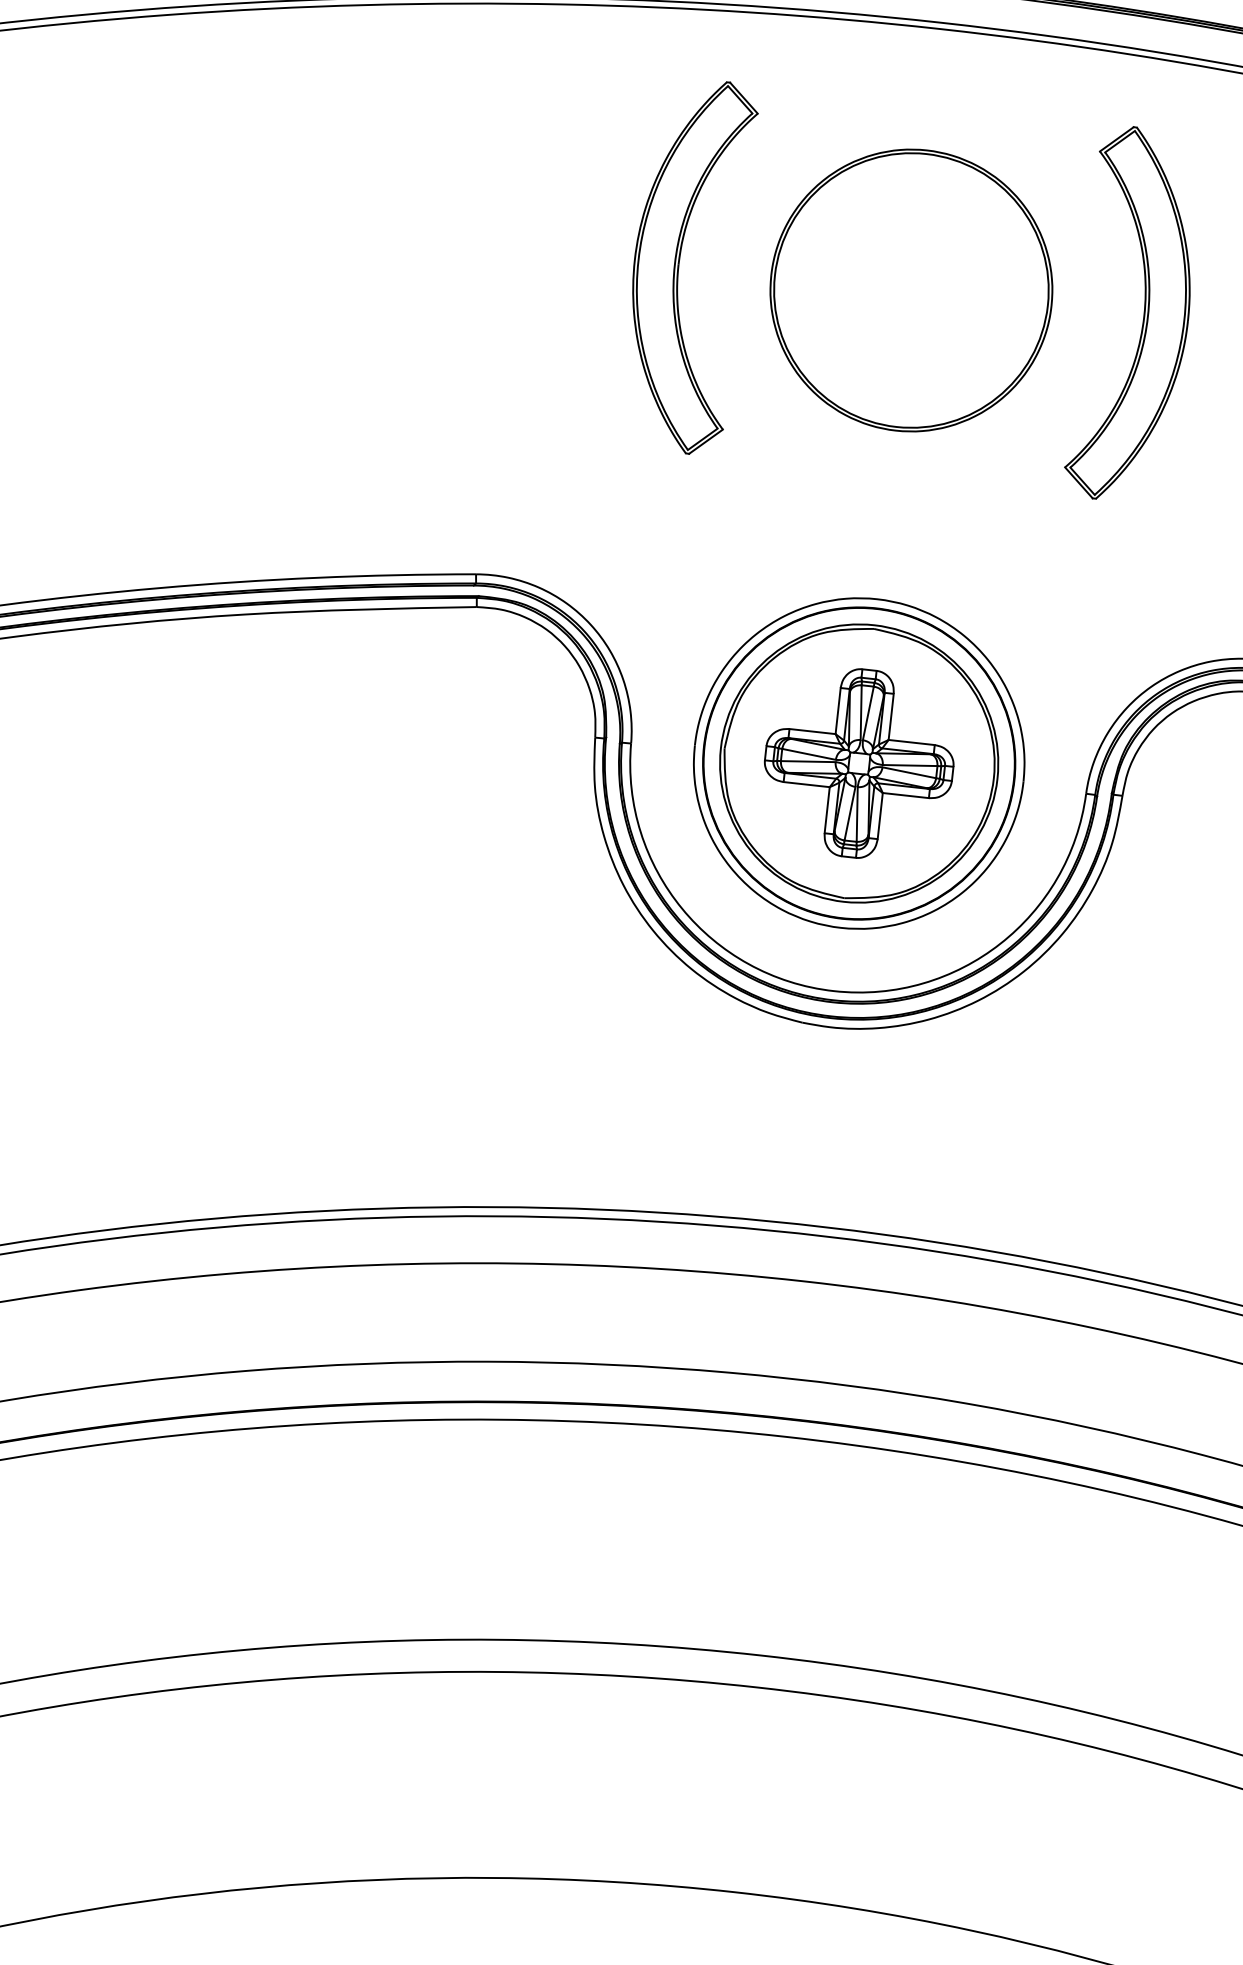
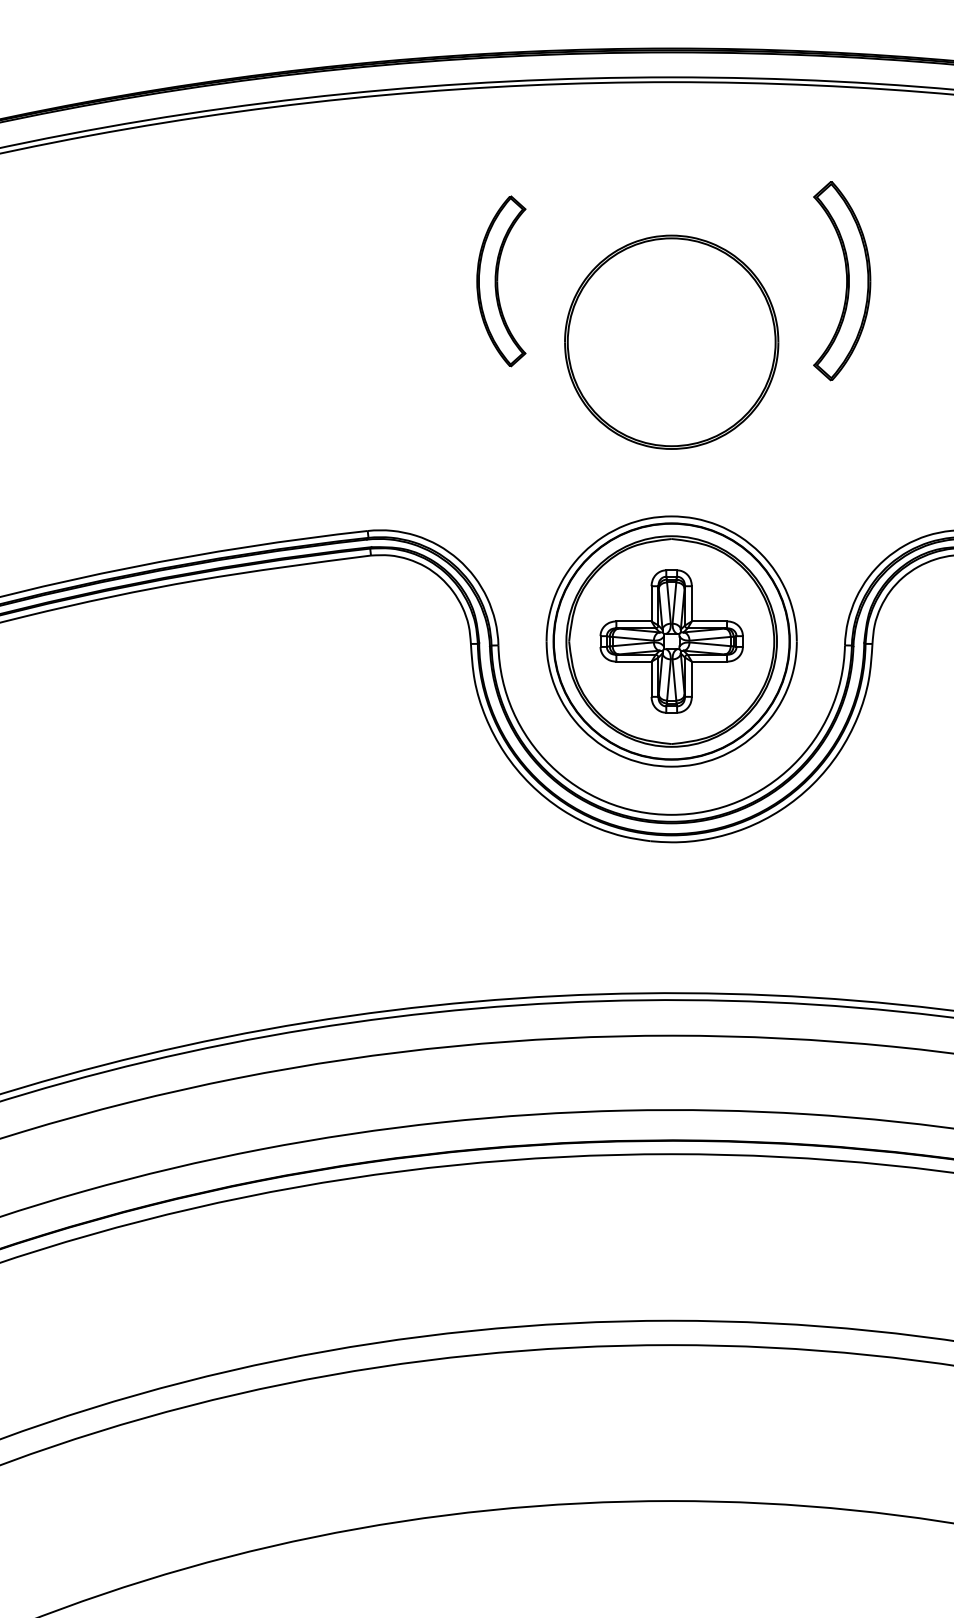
part: (687, 266) -> (501, 281), size x0.6
part: (911, 289) -> (671, 341), moved
part: (1135, 314) -> (842, 280), size x0.7

